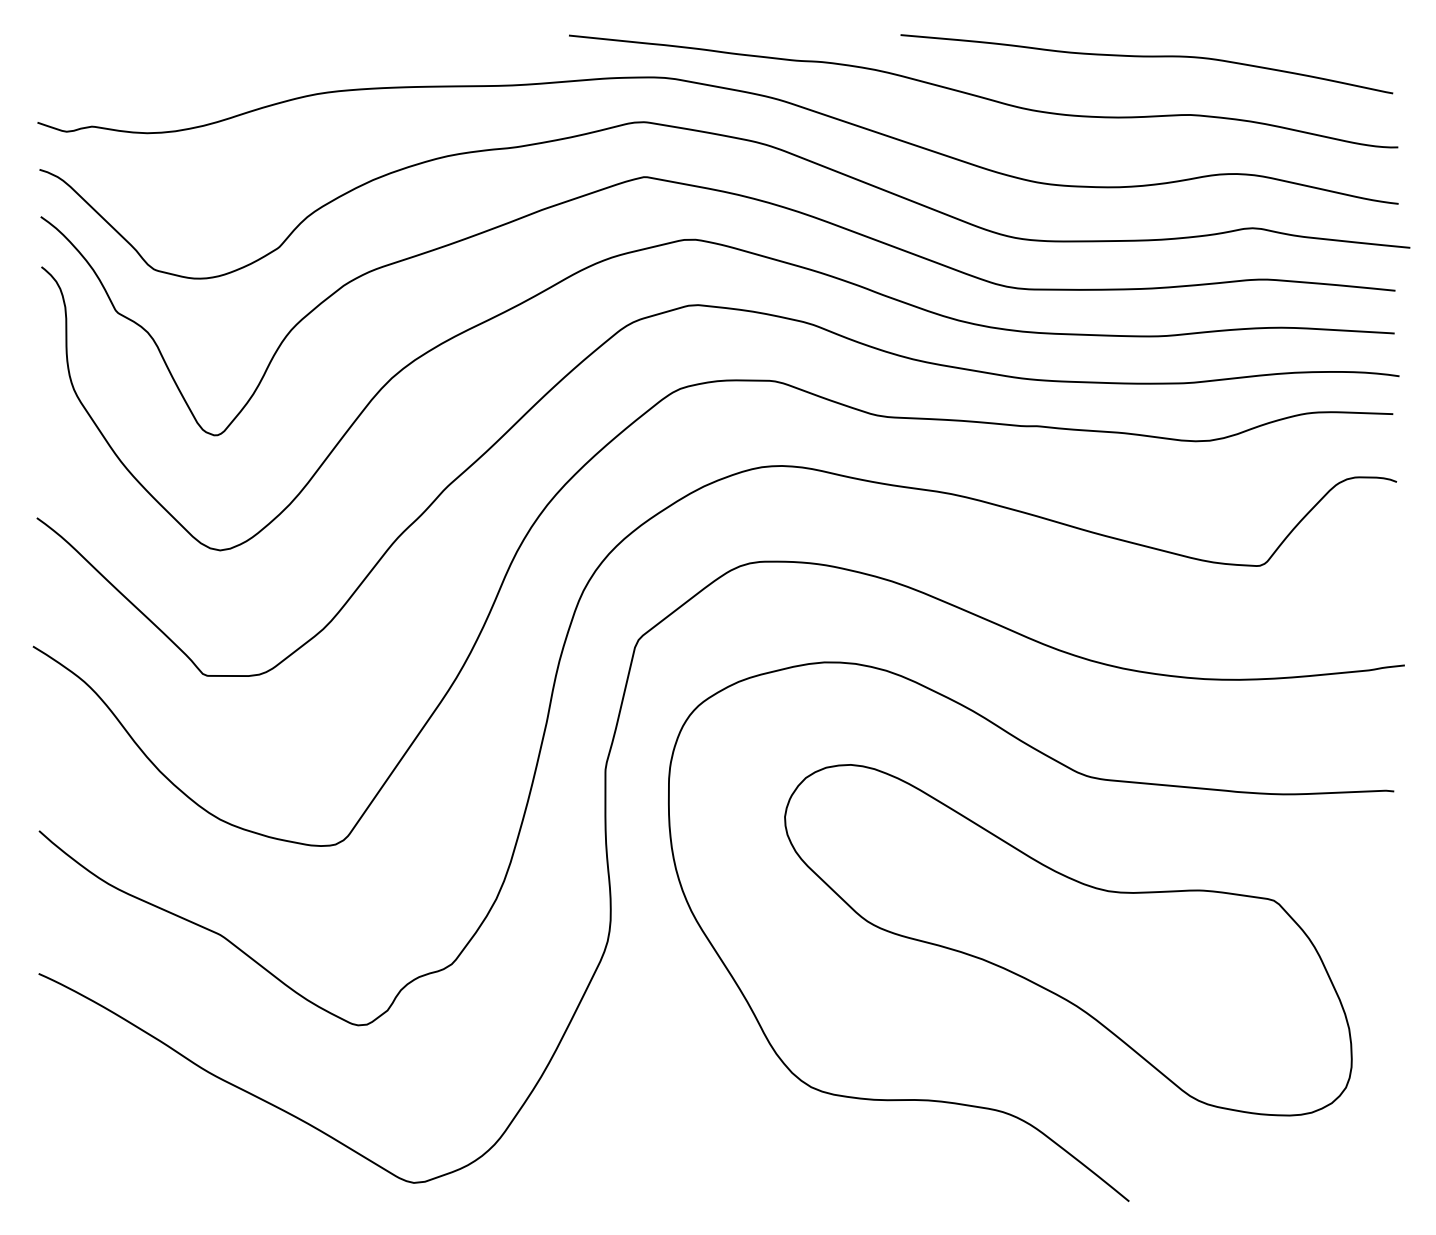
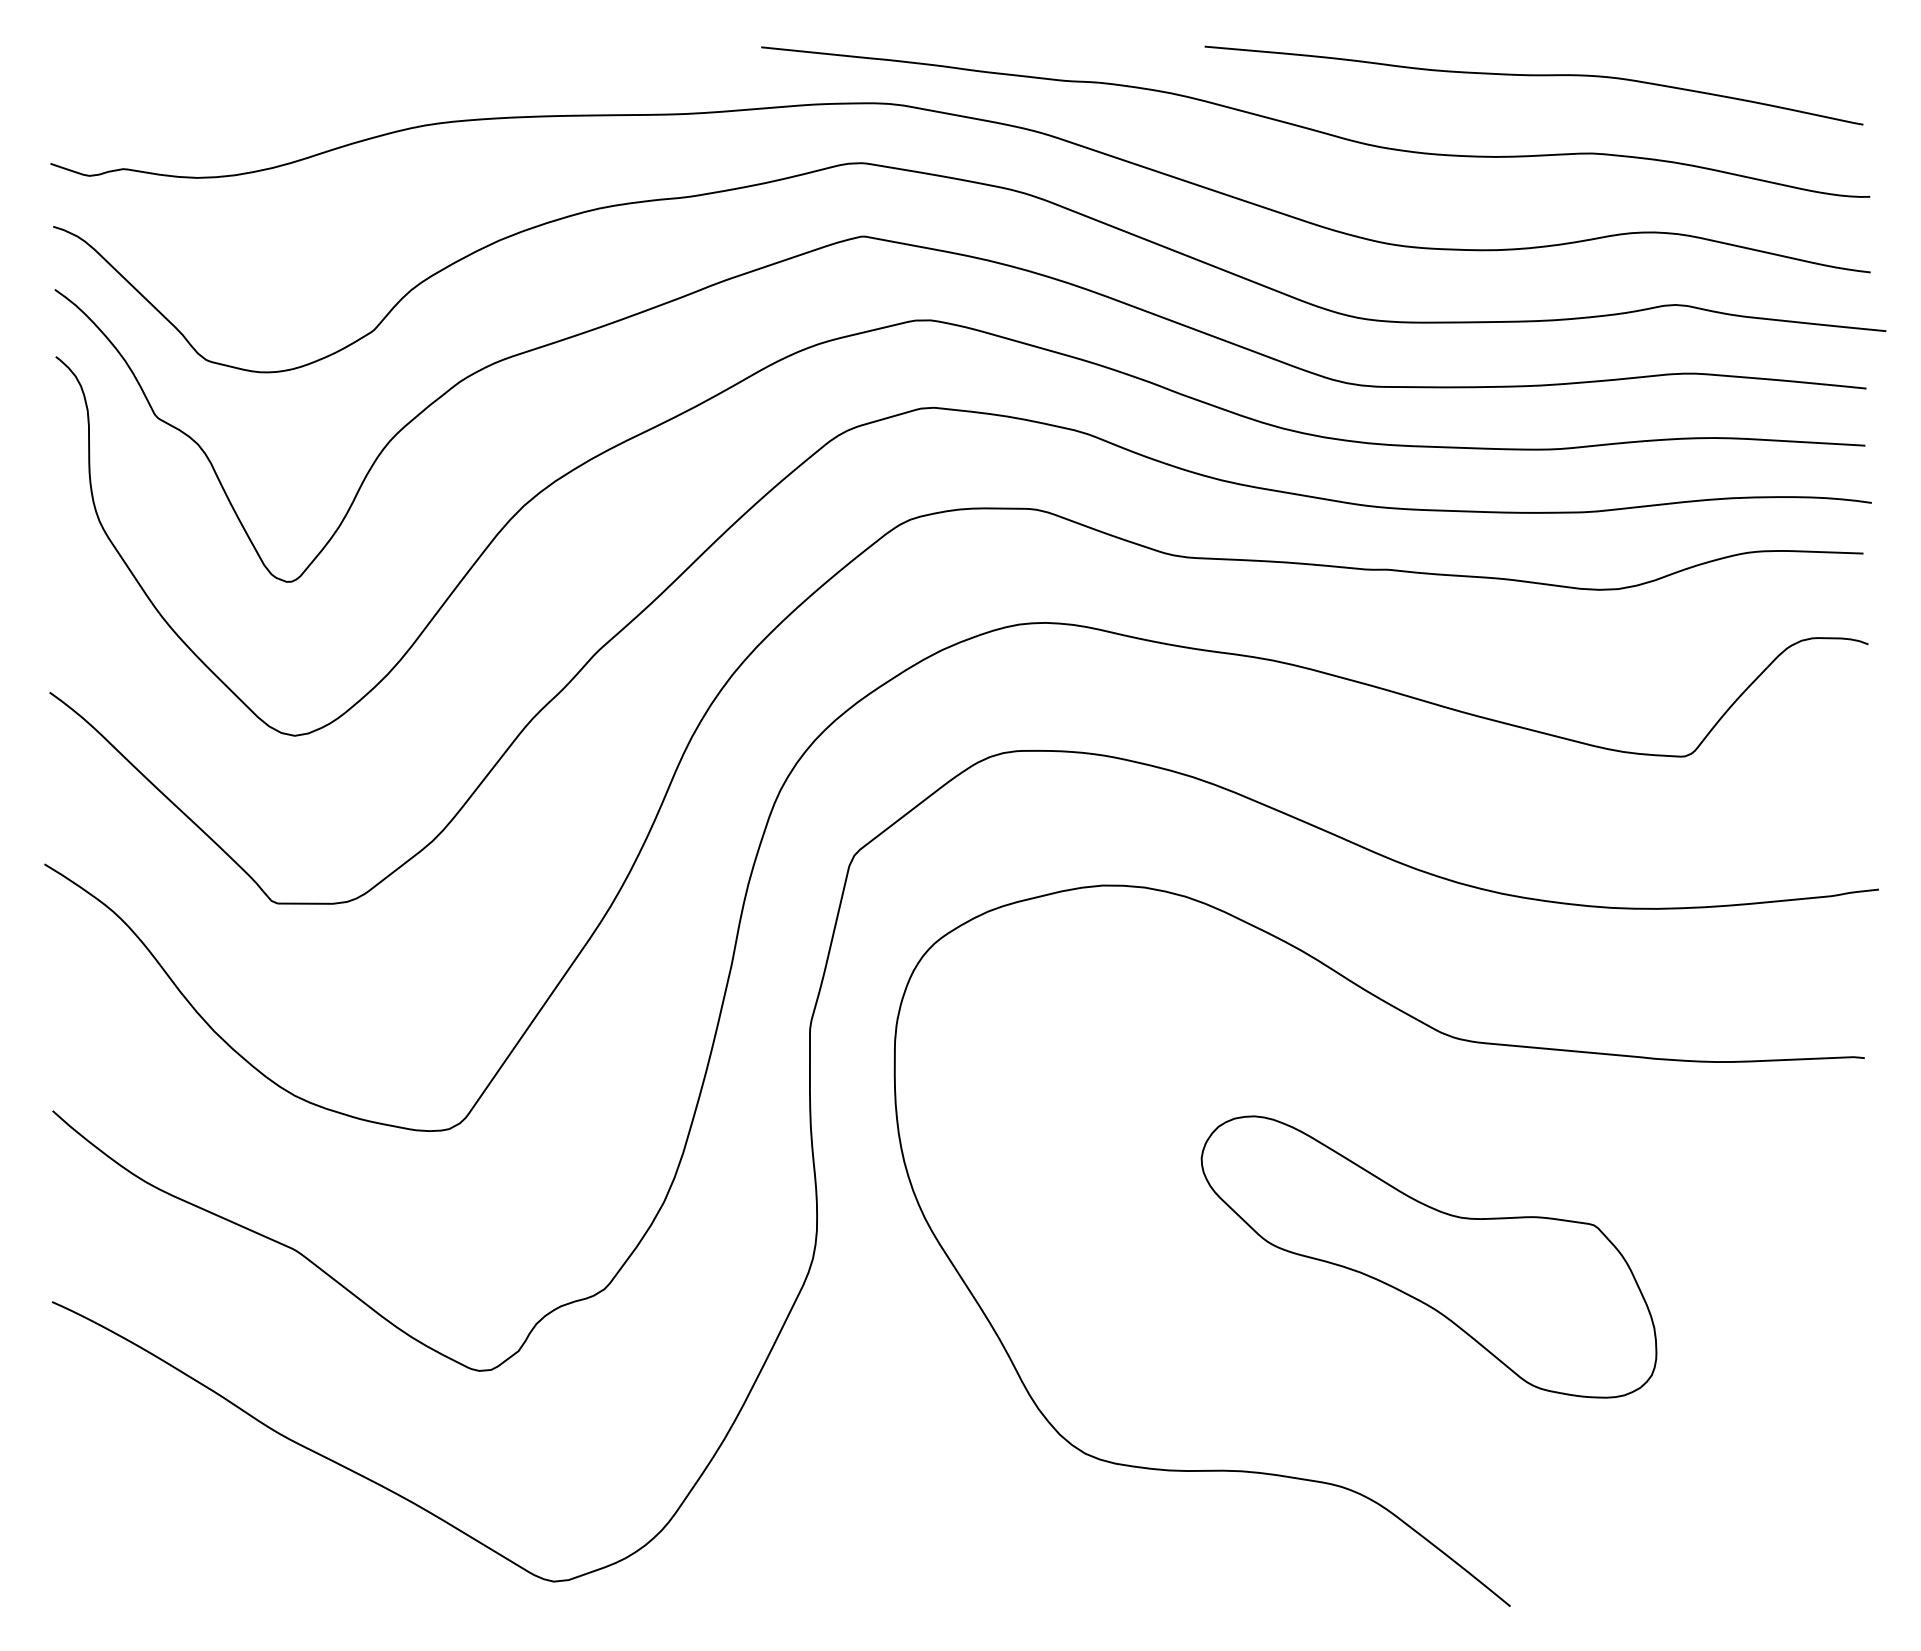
part: (1067, 939) -> (1428, 1256), size x0.6

